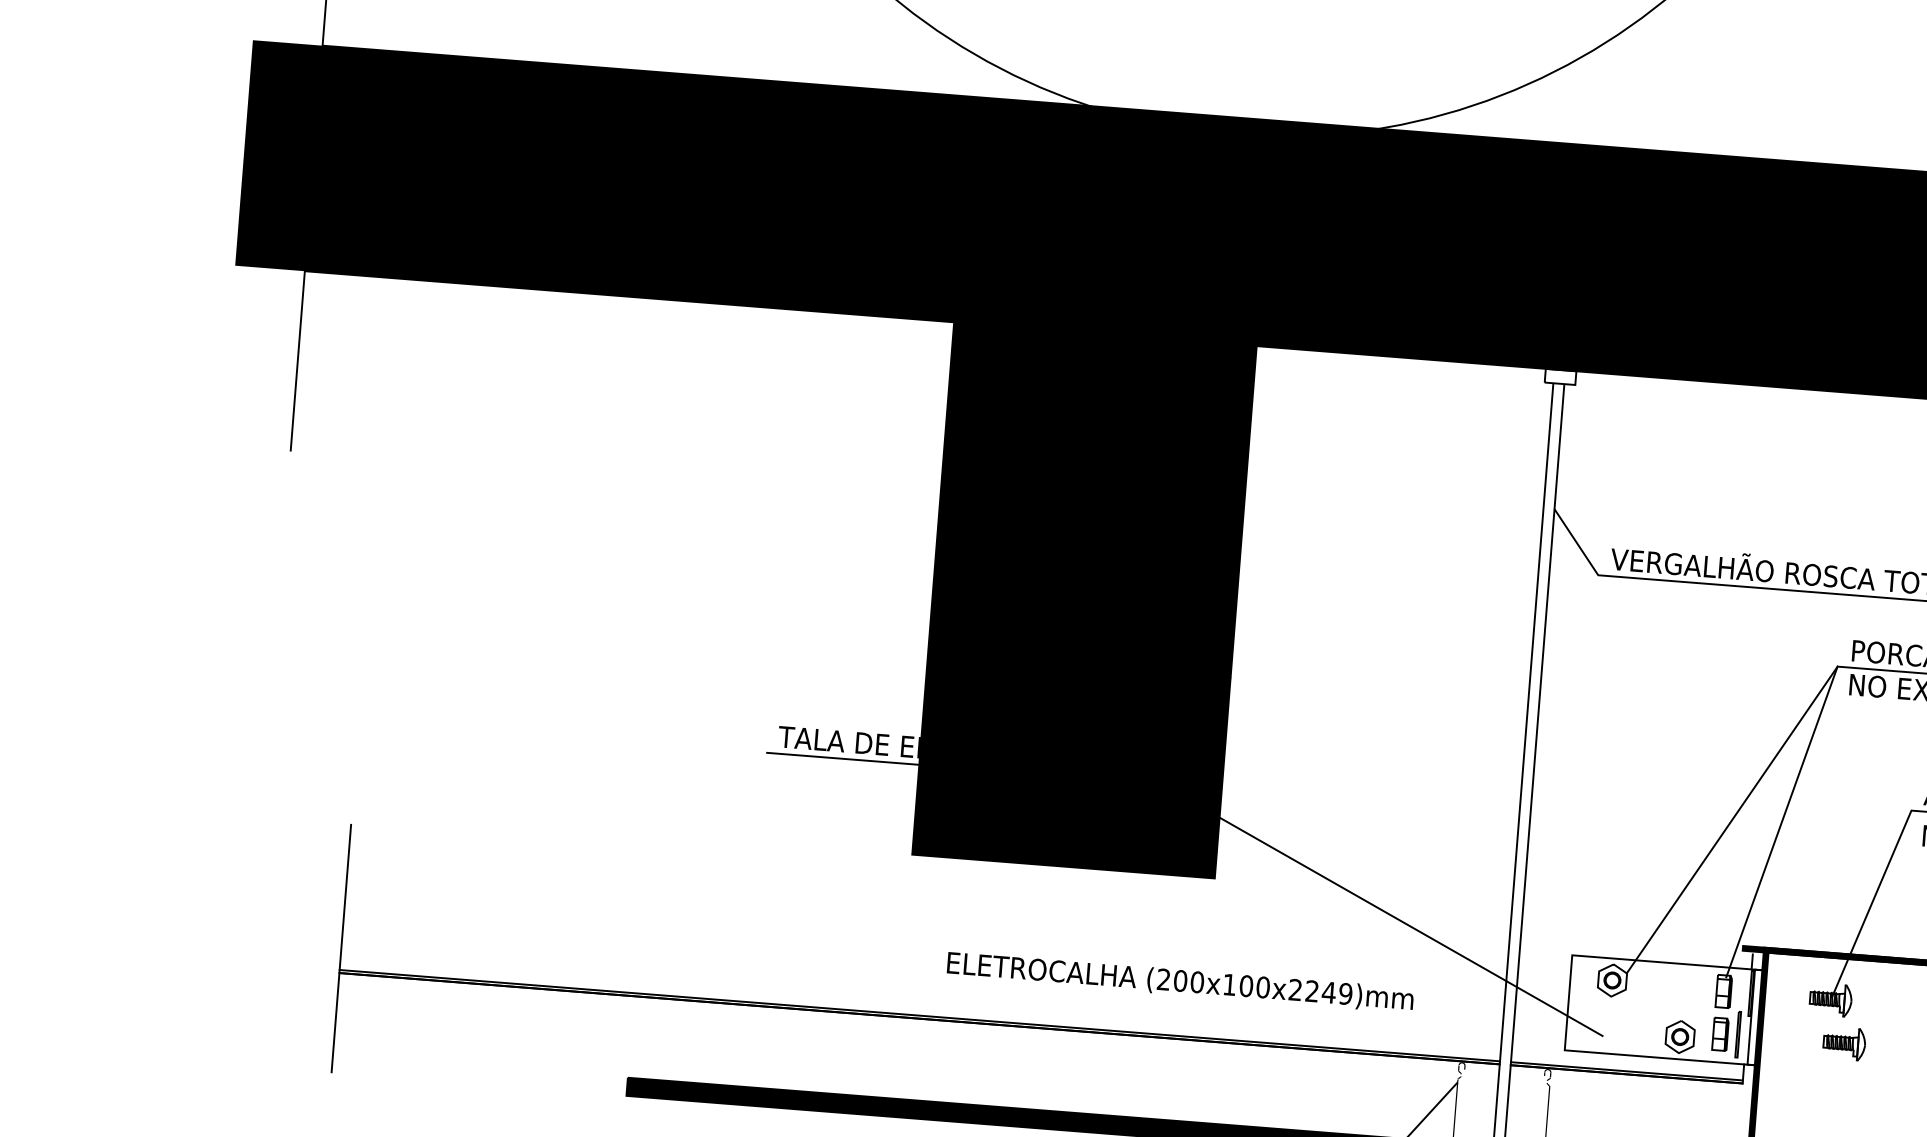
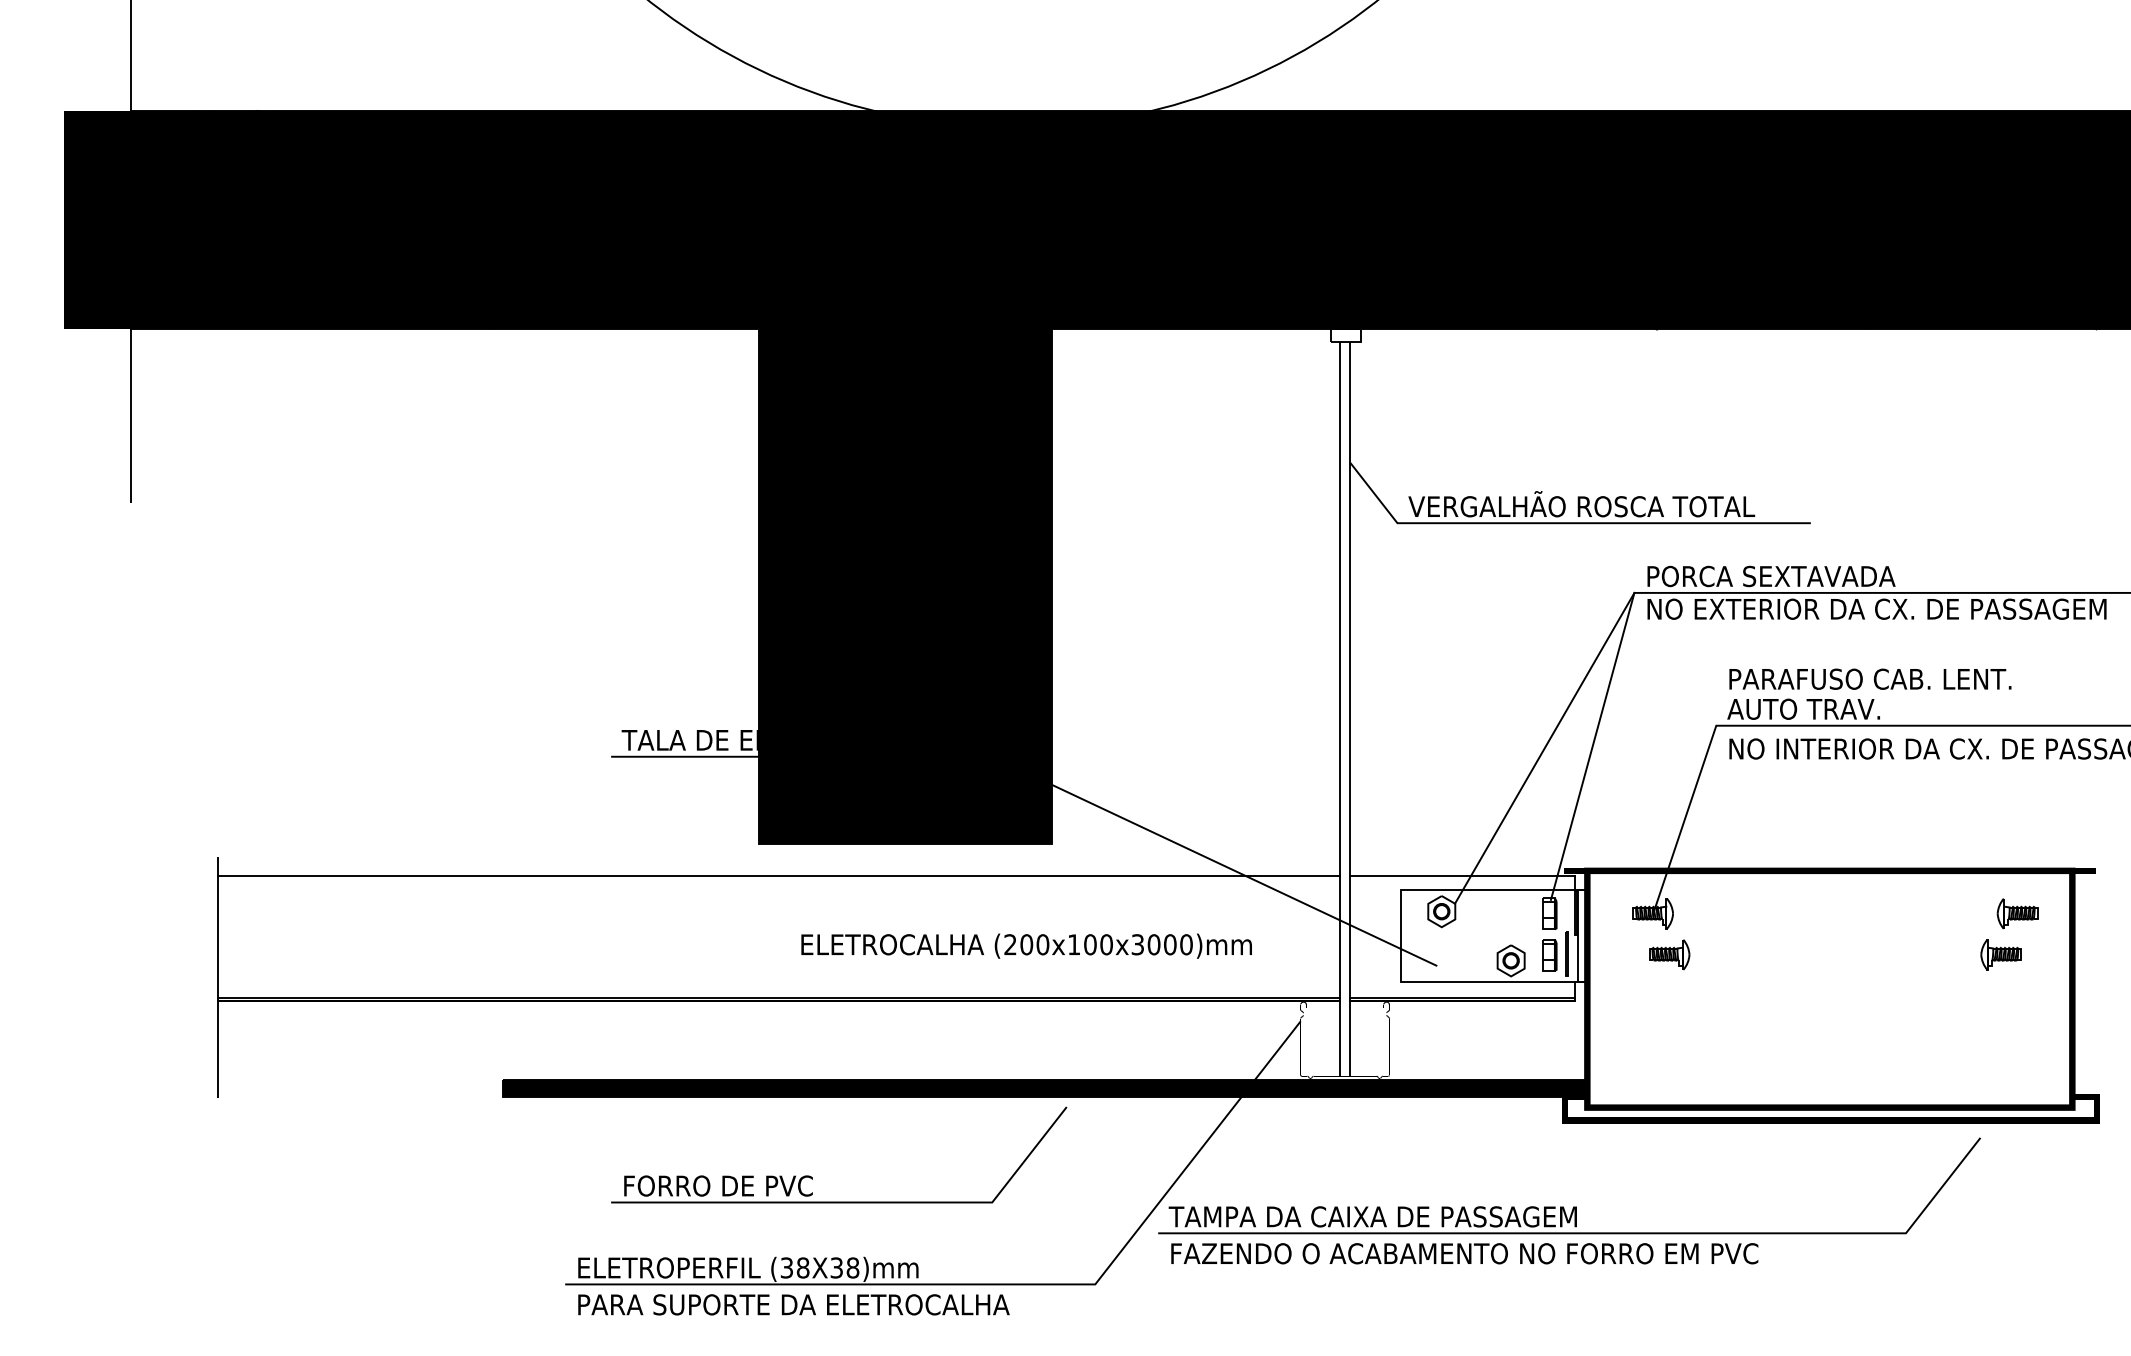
line: (929, 889) -> (778, 875), added
line: (1636, 944) -> (1462, 875), added
text: (1319, 991) -> (1161, 944), (200x100x2249)mm -> (200x100x3000)mm

